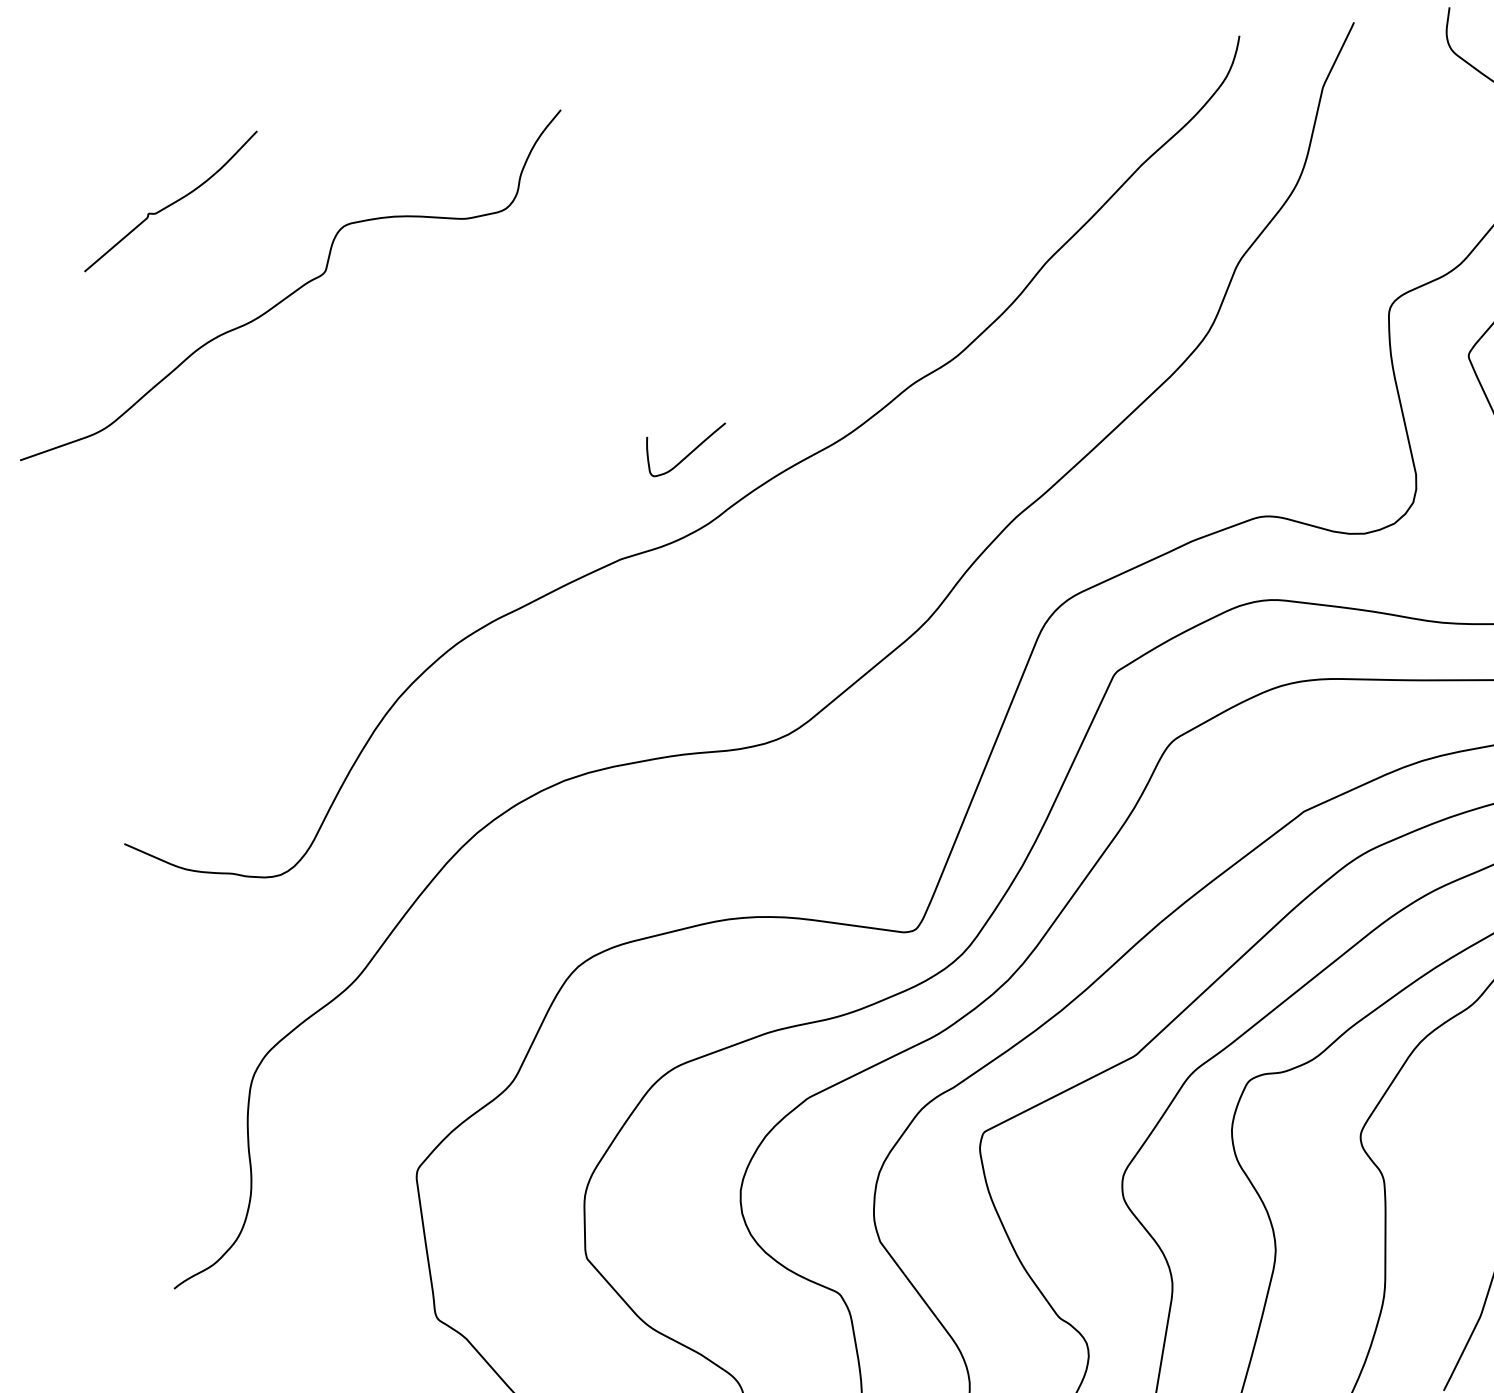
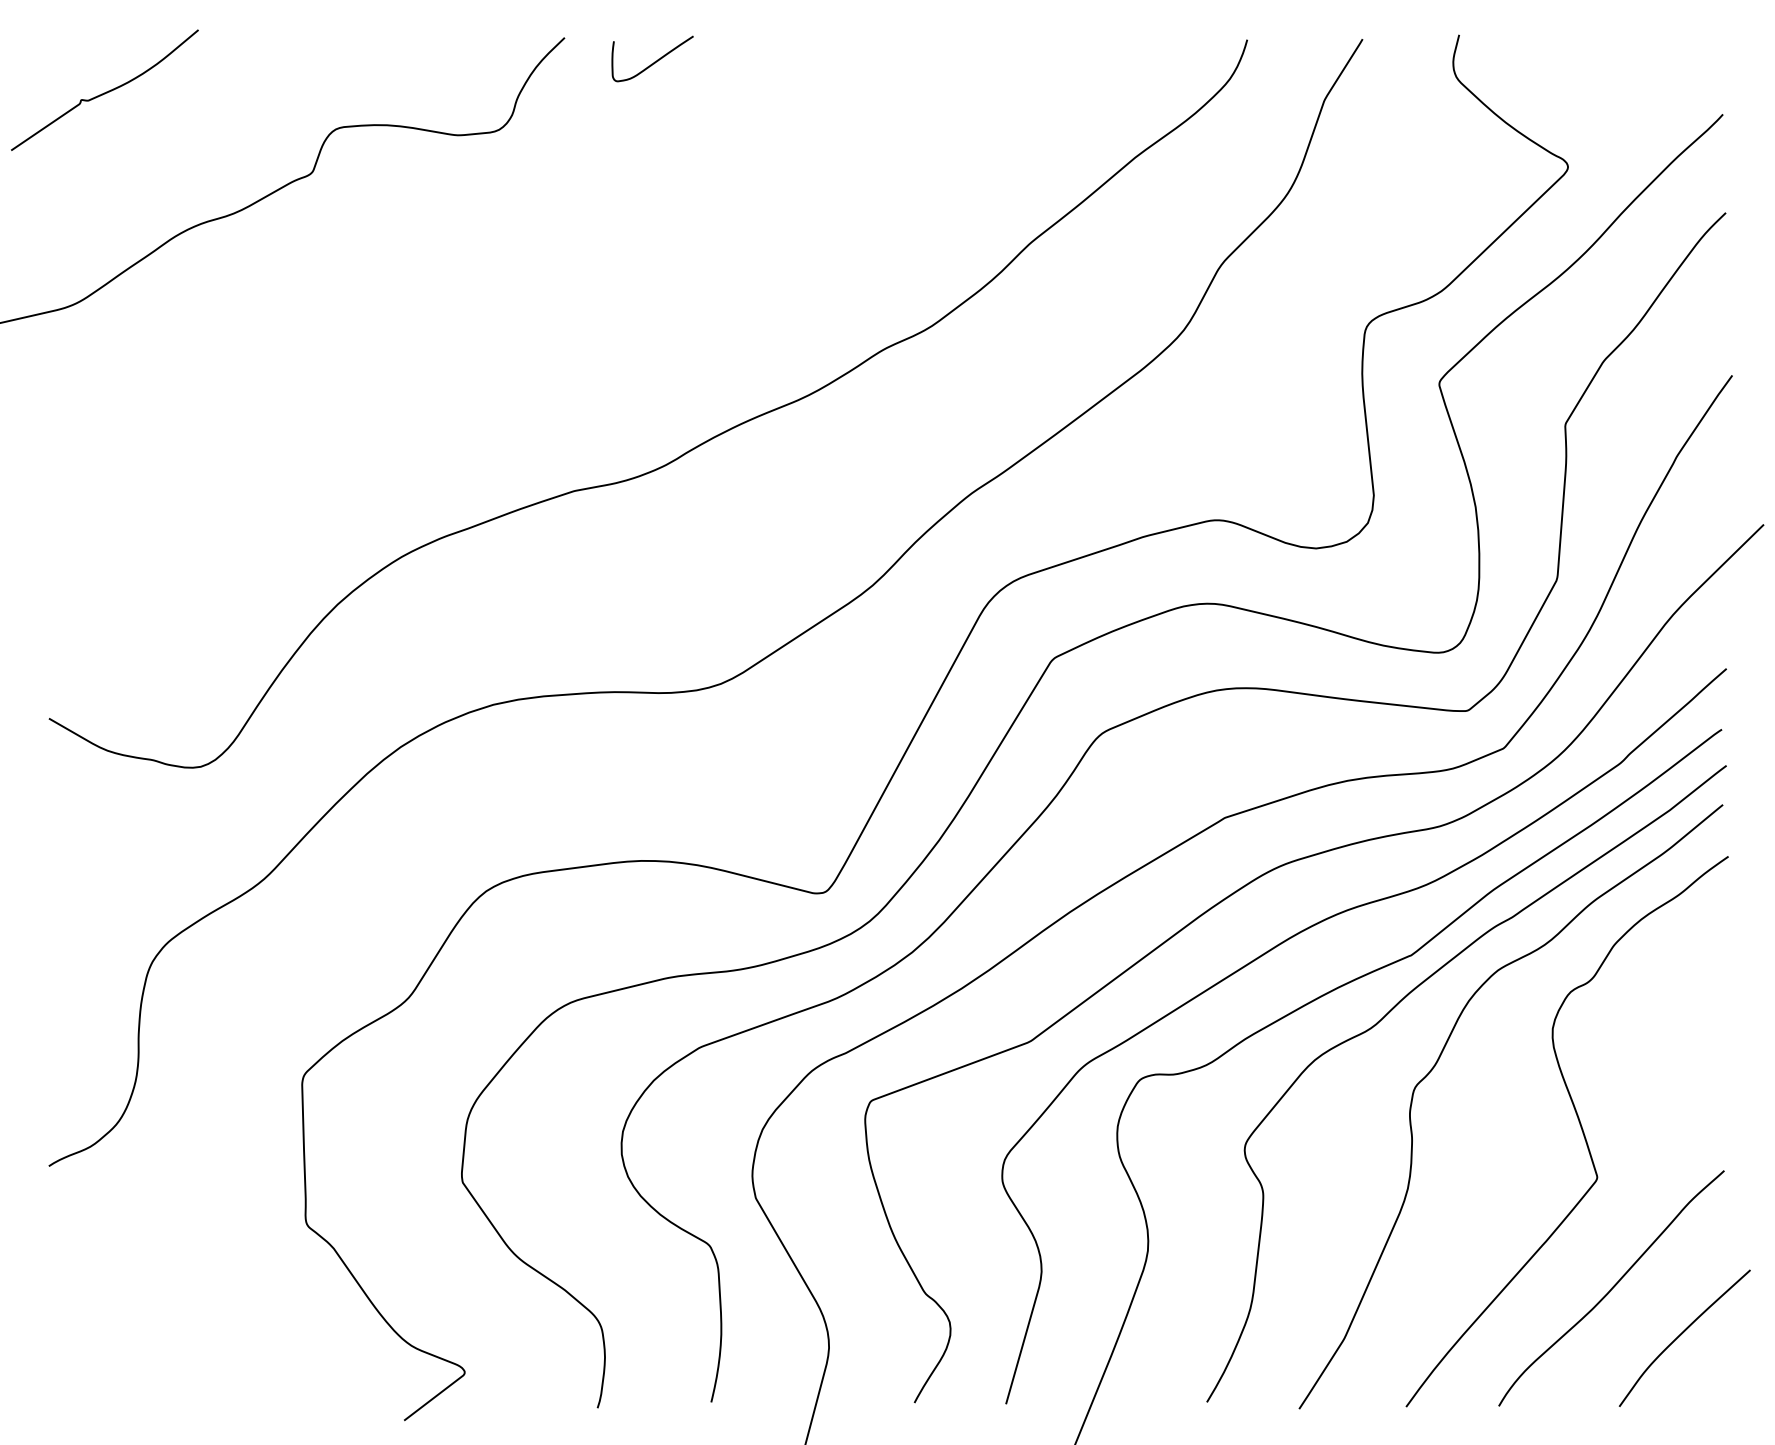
curve: (172, 202) -> (106, 91), moved
curve: (689, 452) -> (654, 61), moved

